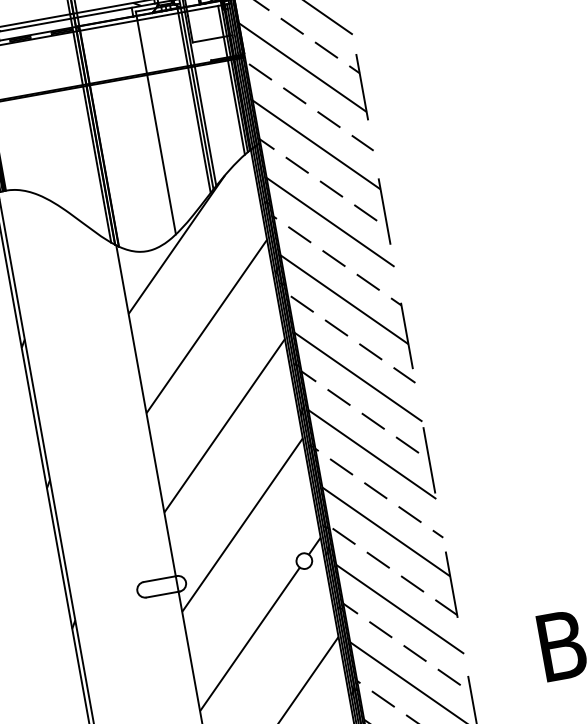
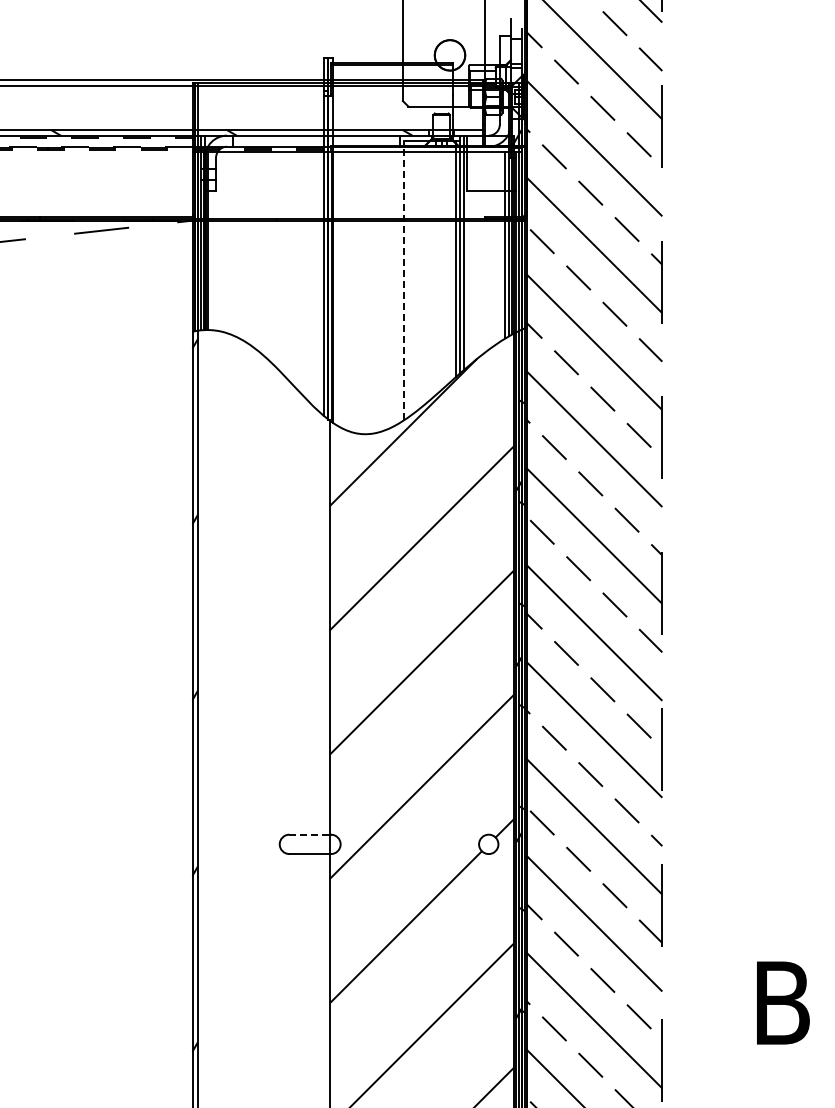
line: (156, 122) -> (404, 280), solid -> dashed
line: (159, 579) -> (309, 834), solid -> dashed

